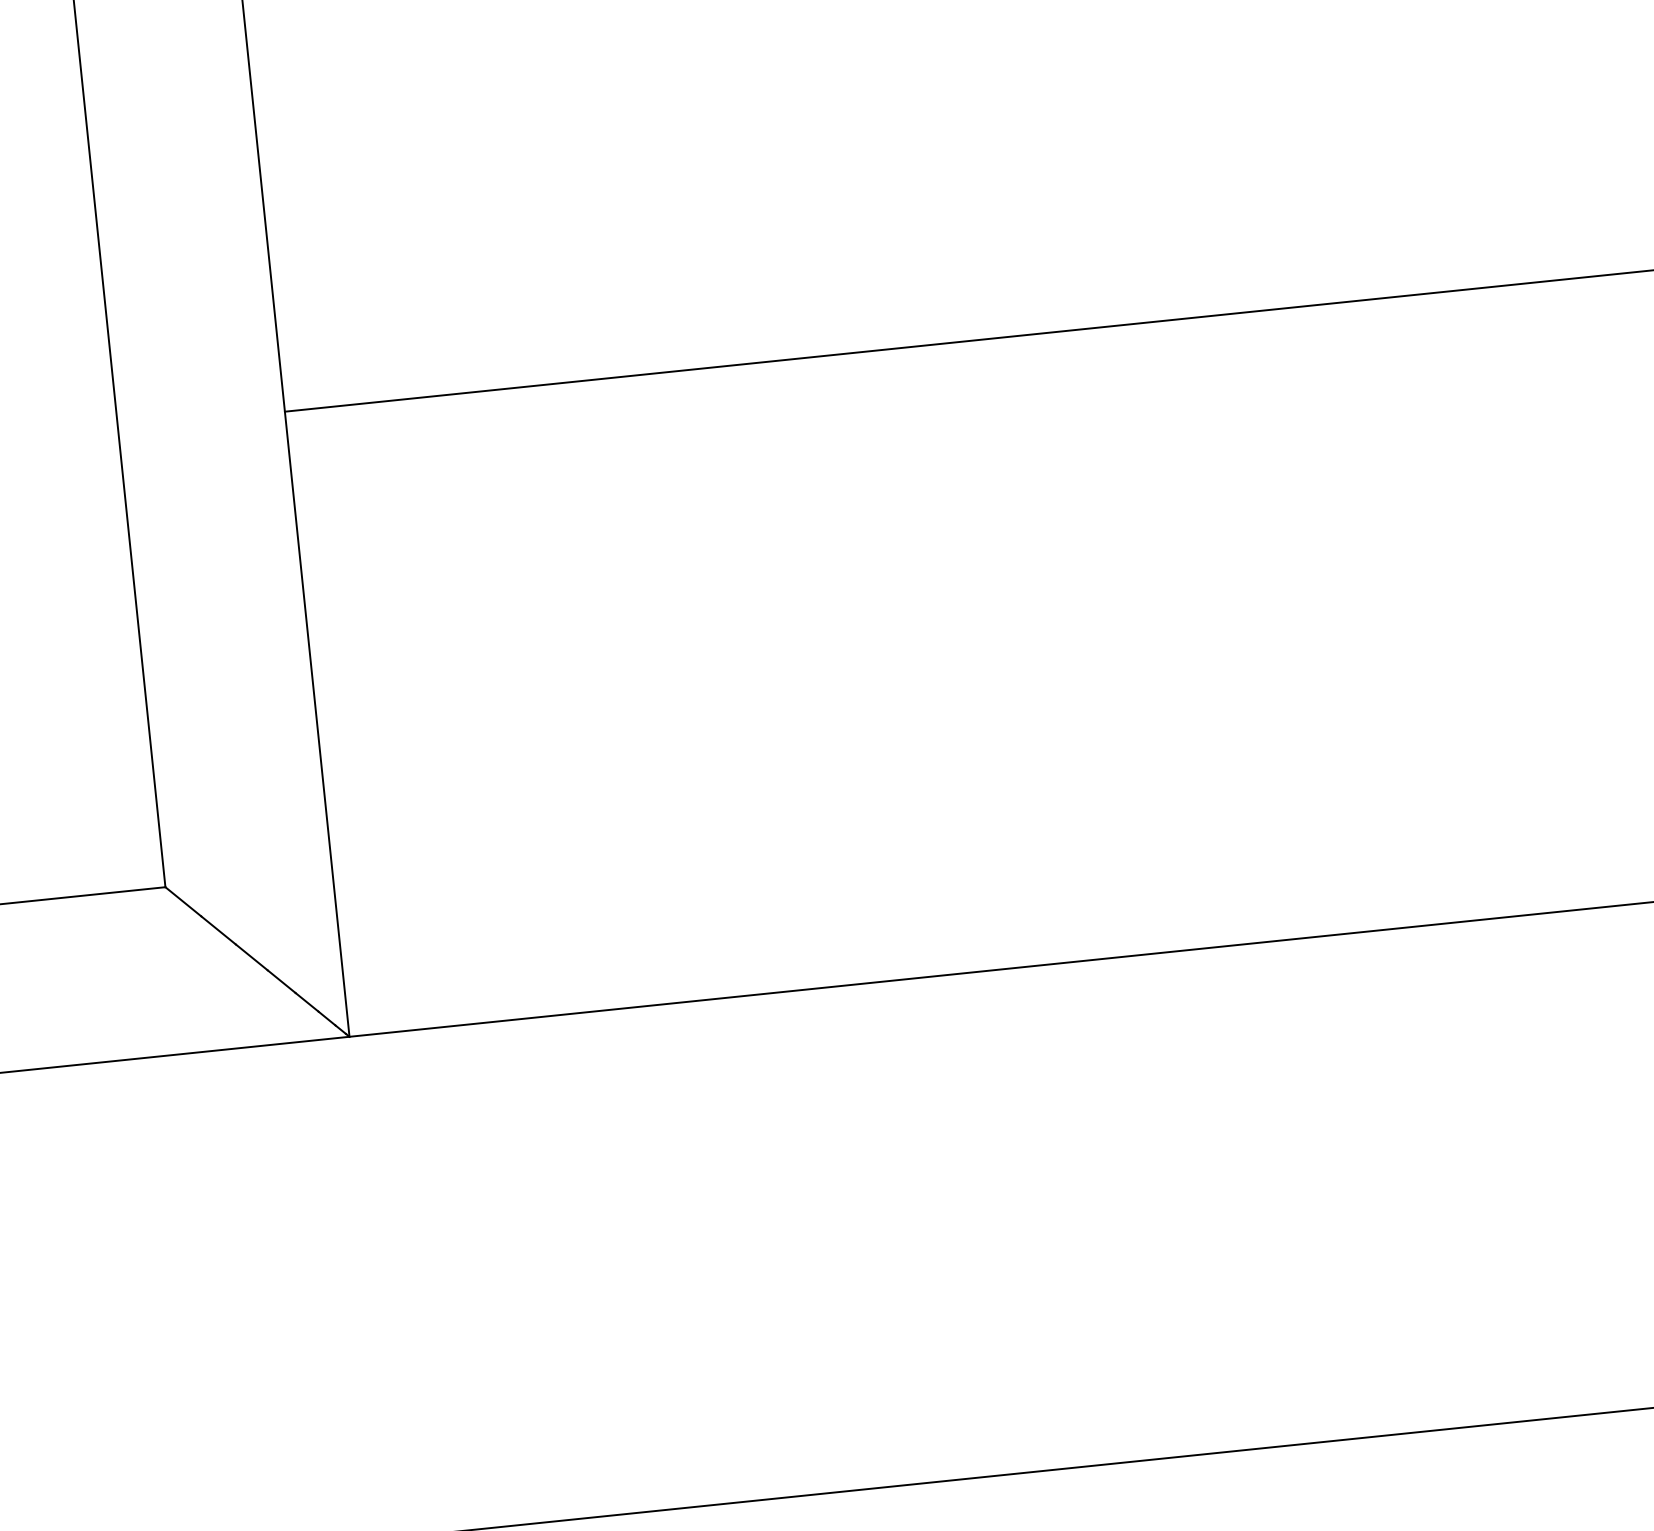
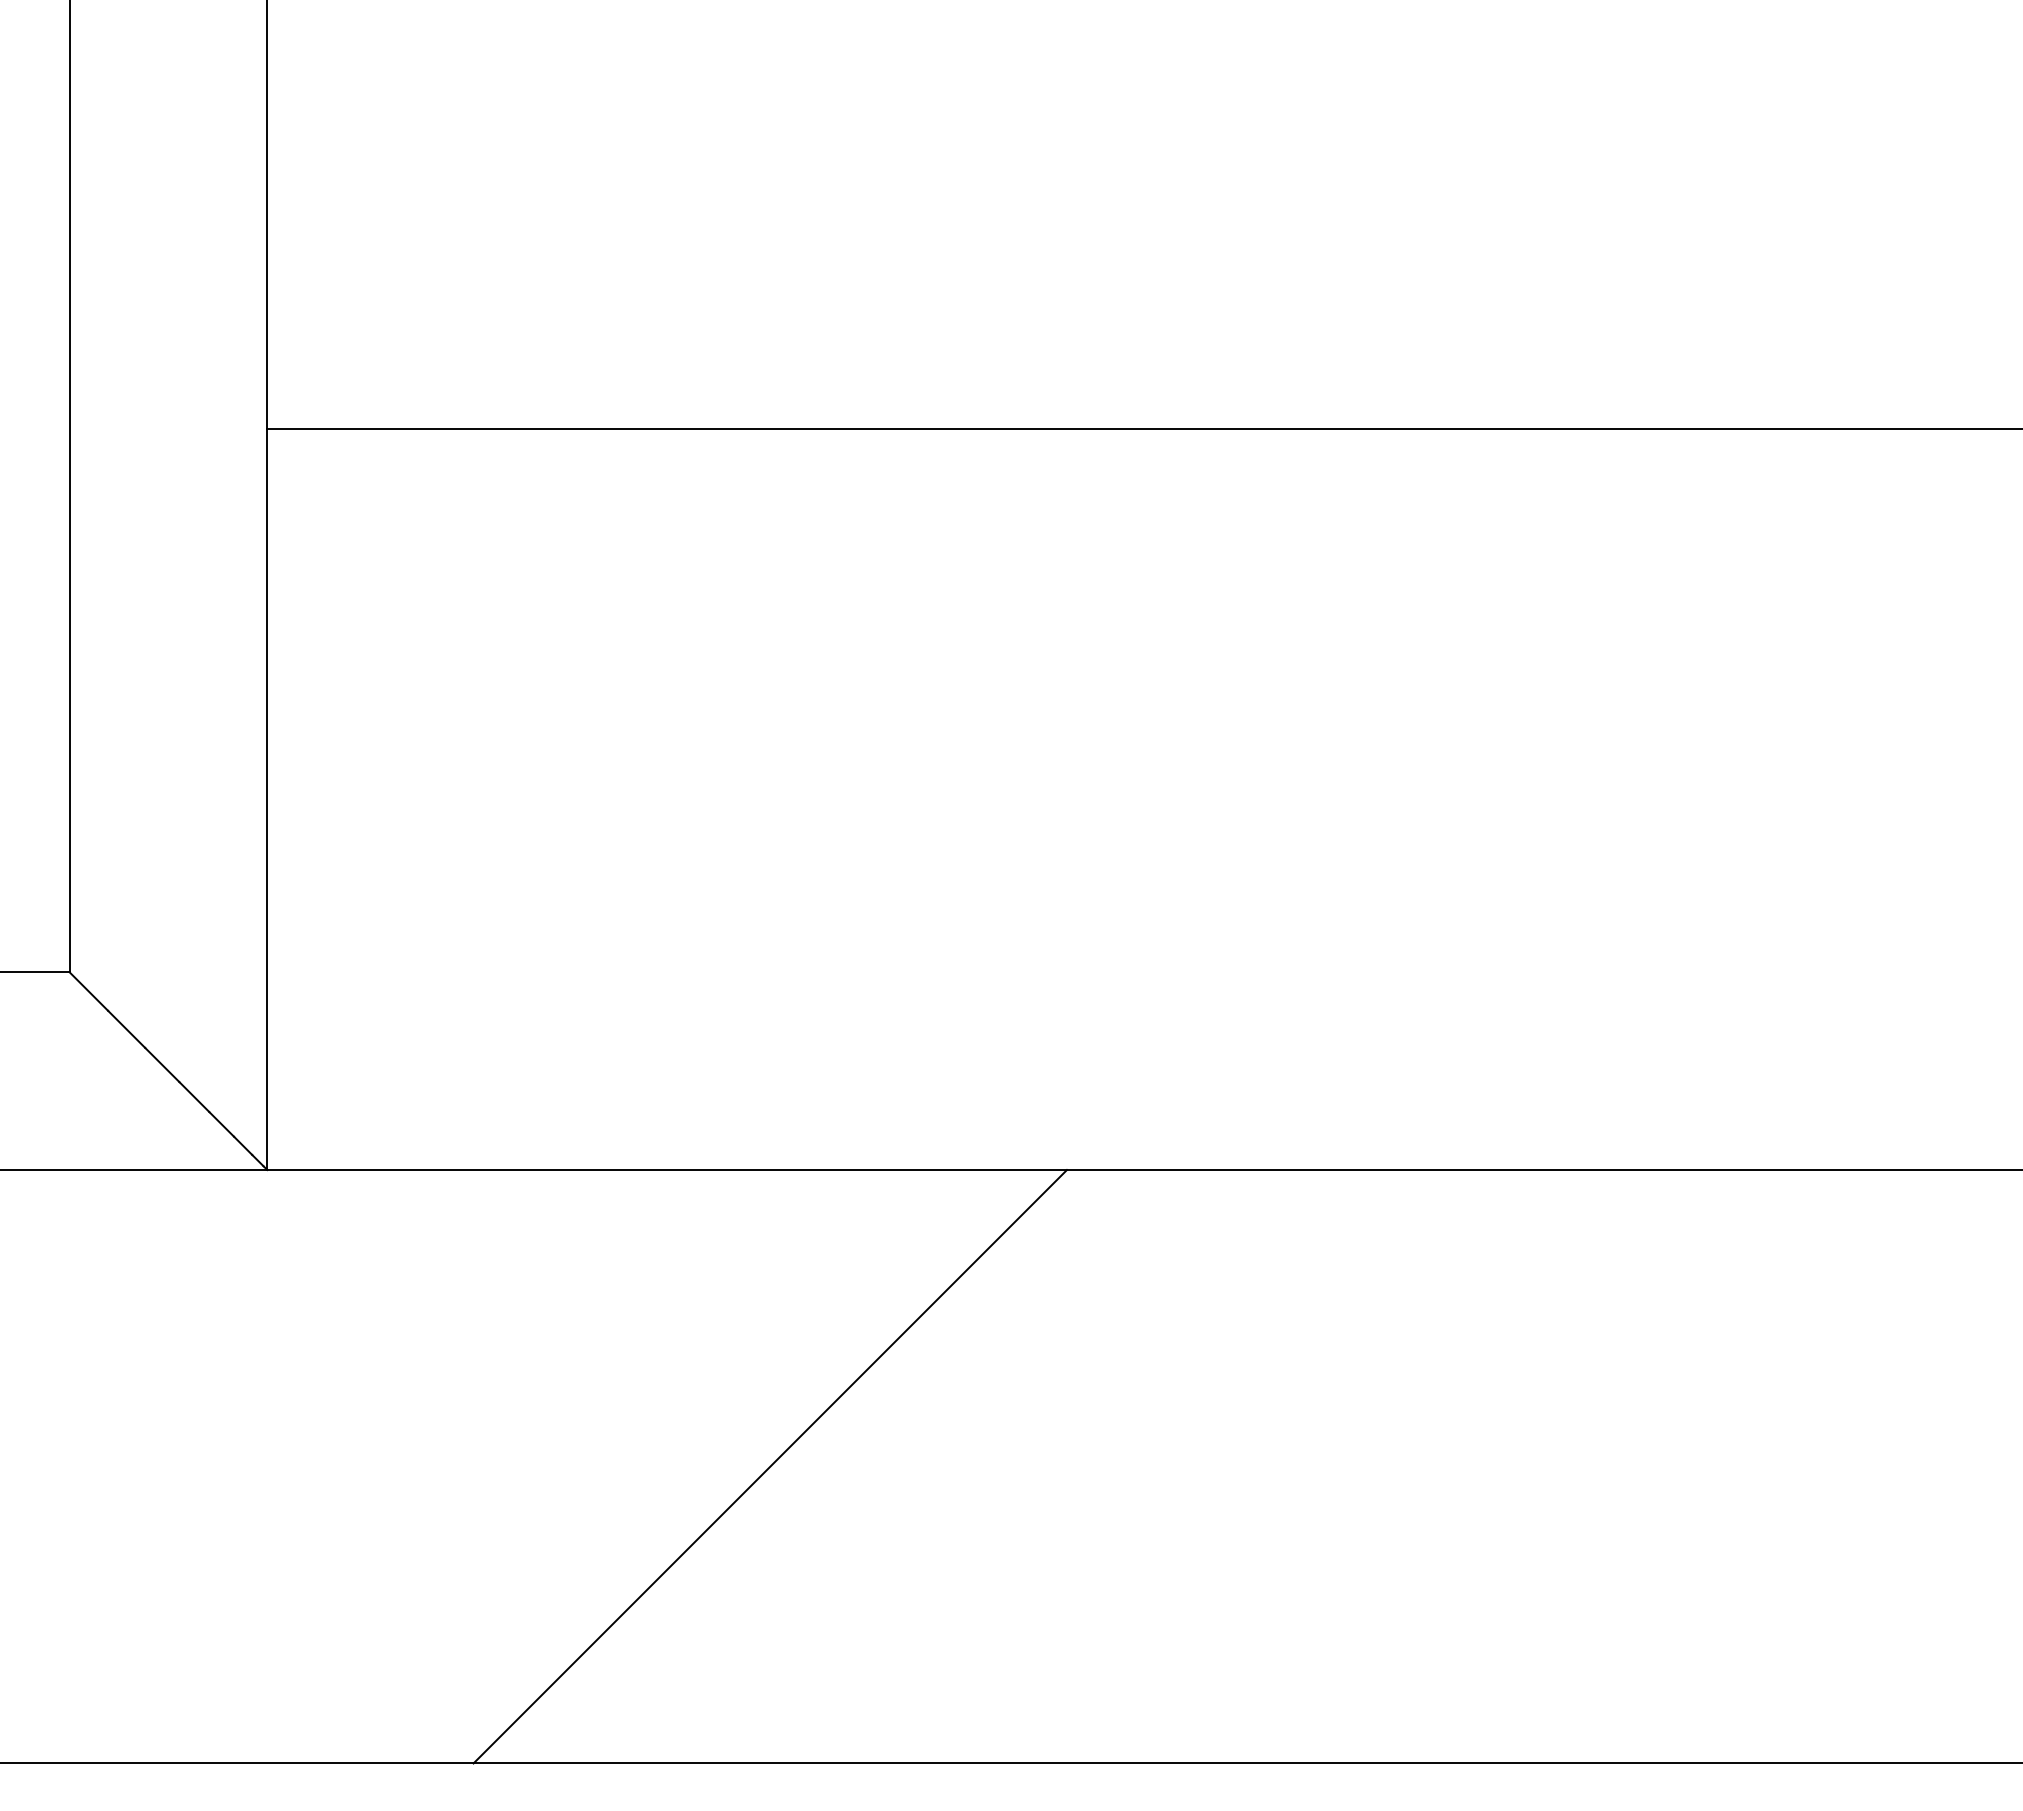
line: (798, 1243) -> (769, 1466), added

